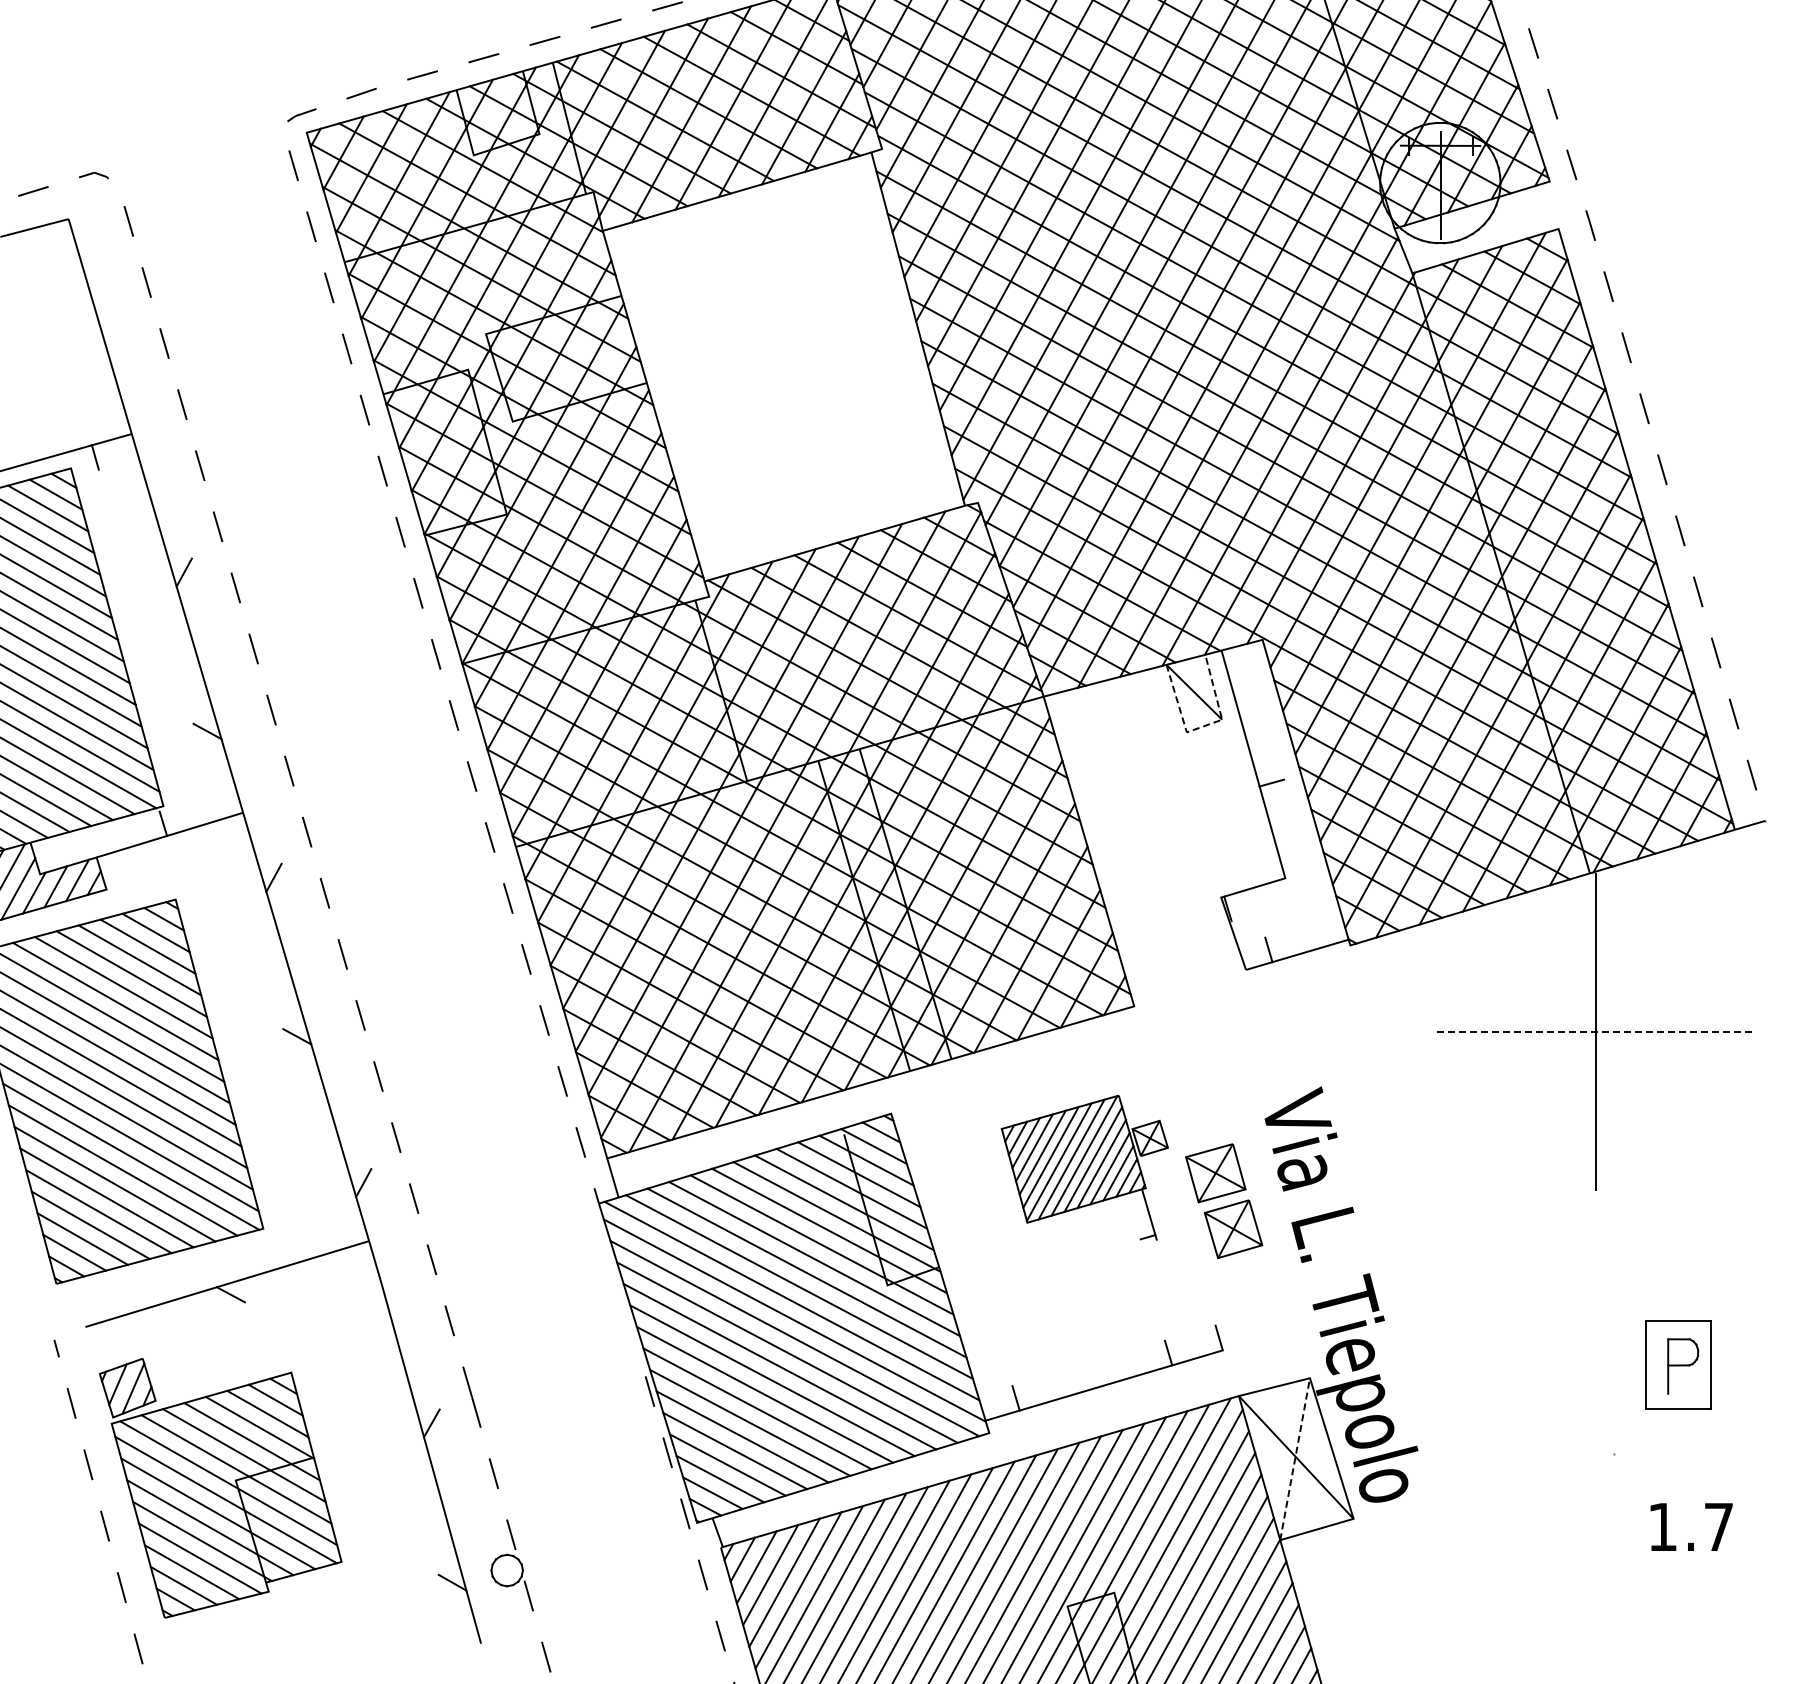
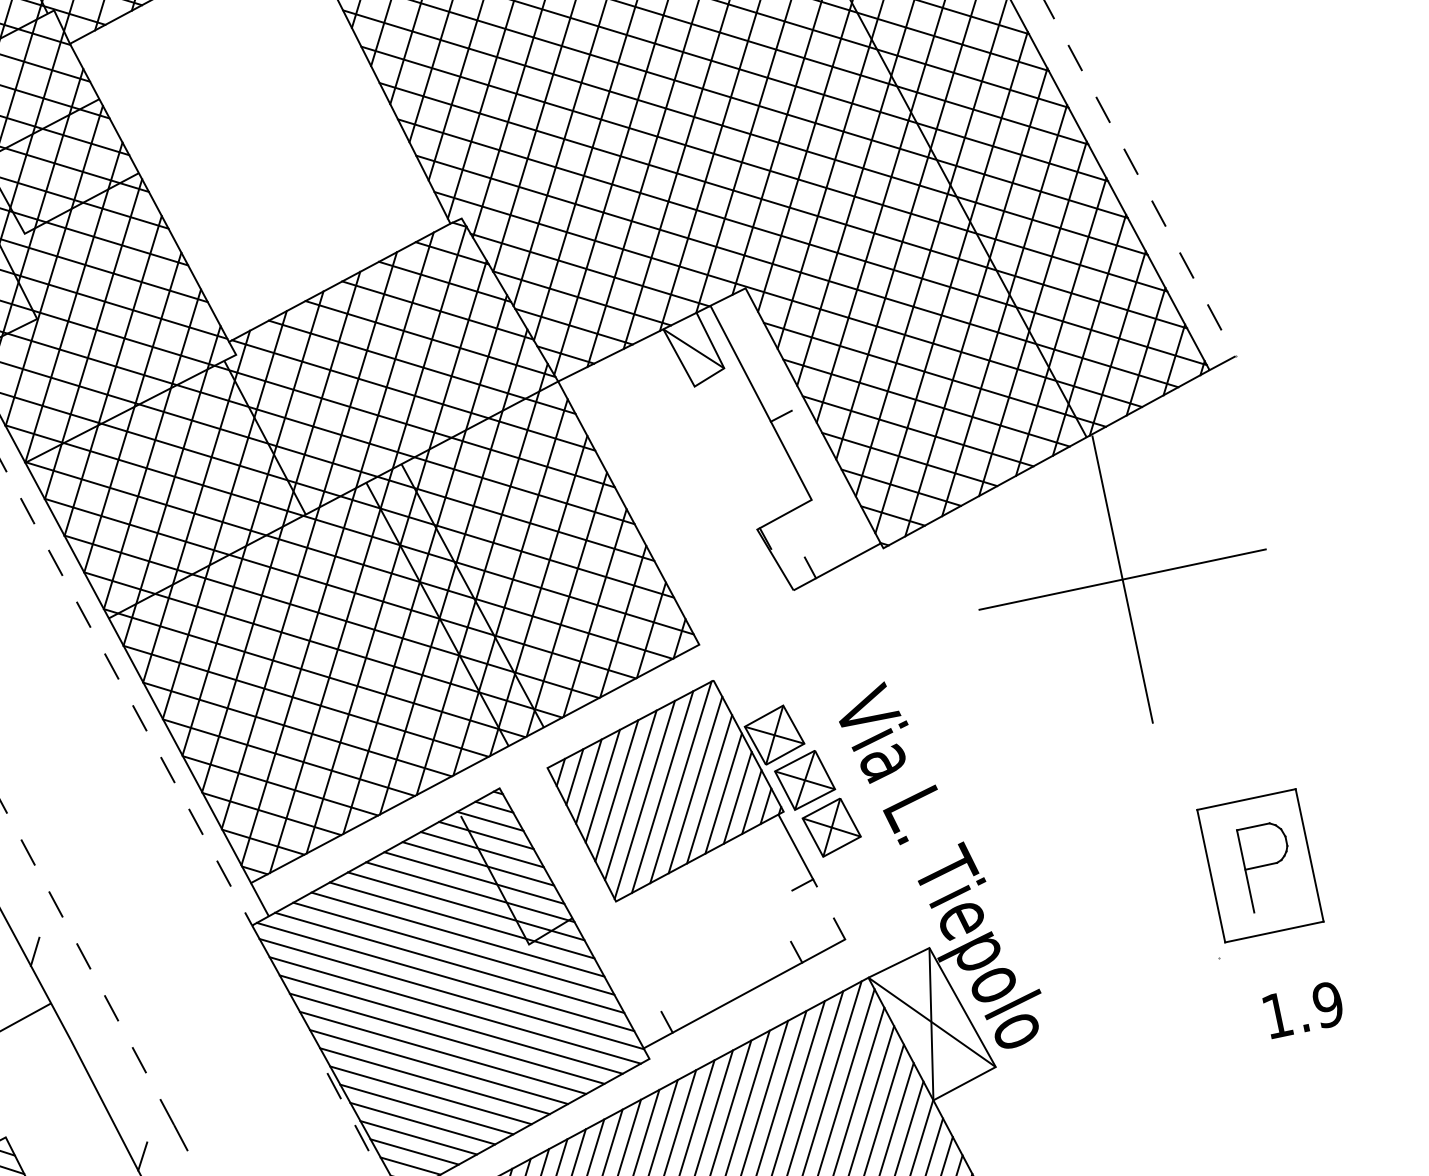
line: (1203, 726) -> (708, 378), dashed -> solid
line: (1596, 1031) -> (1122, 579), dashed -> solid
part: (1084, 1167) -> (685, 800), size x1.67
part: (1678, 1364) -> (1260, 865), size x1.67
line: (1295, 1458) -> (931, 1023), dashed -> solid
text: (1718, 1526) -> (1327, 1004), 1.7 -> 1.9

